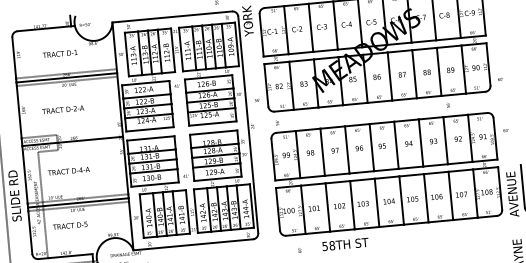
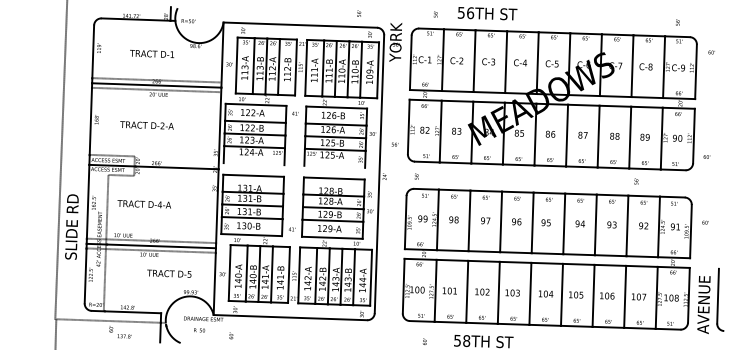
line: (212, 123) -> (334, 166), removed
line: (149, 129) -> (253, 164), removed
text: (70, 225) -> (169, 273), moved

